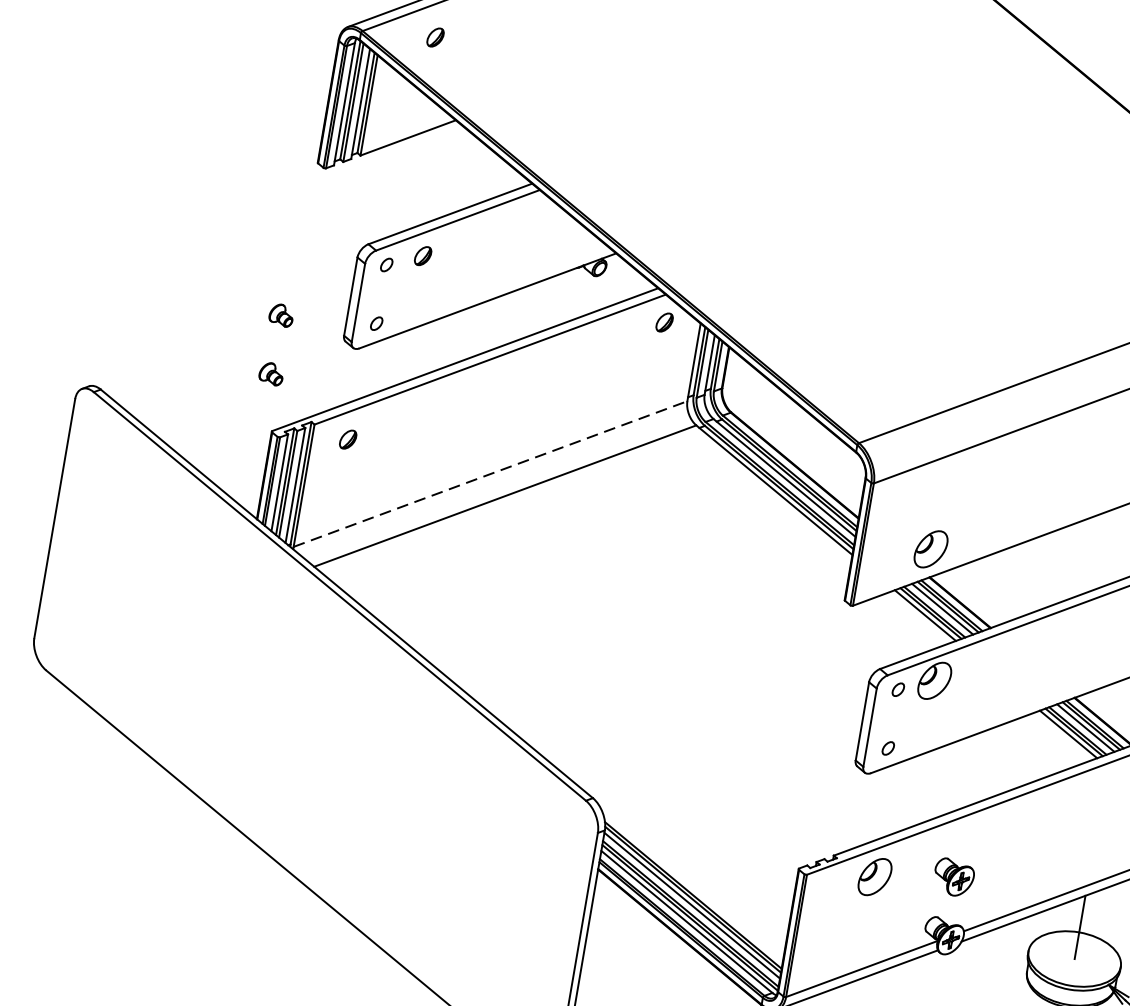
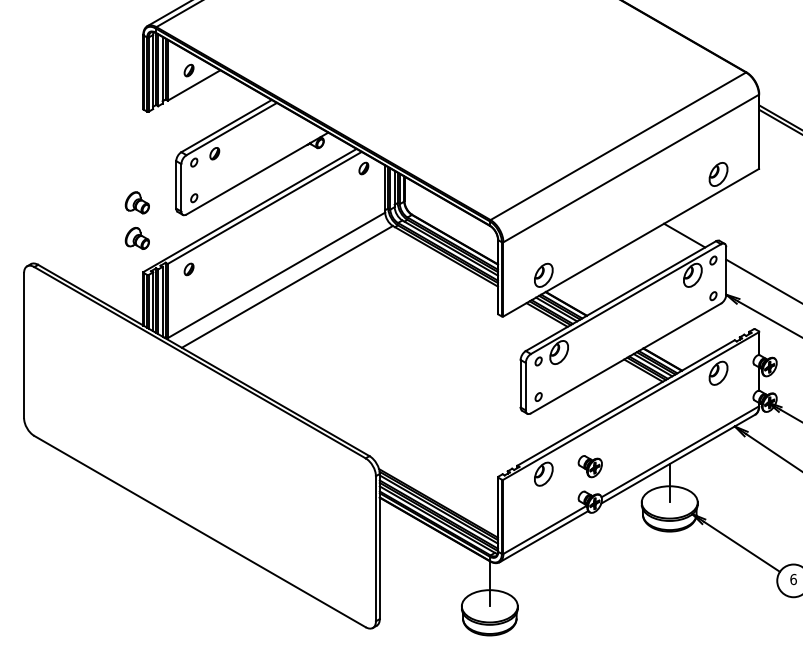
part: (434, 37) -> (188, 70), moved
part: (280, 314) -> (136, 202), size x1.67
part: (270, 373) -> (136, 238), size x1.67
line: (490, 474) -> (276, 275), dashed -> solid

